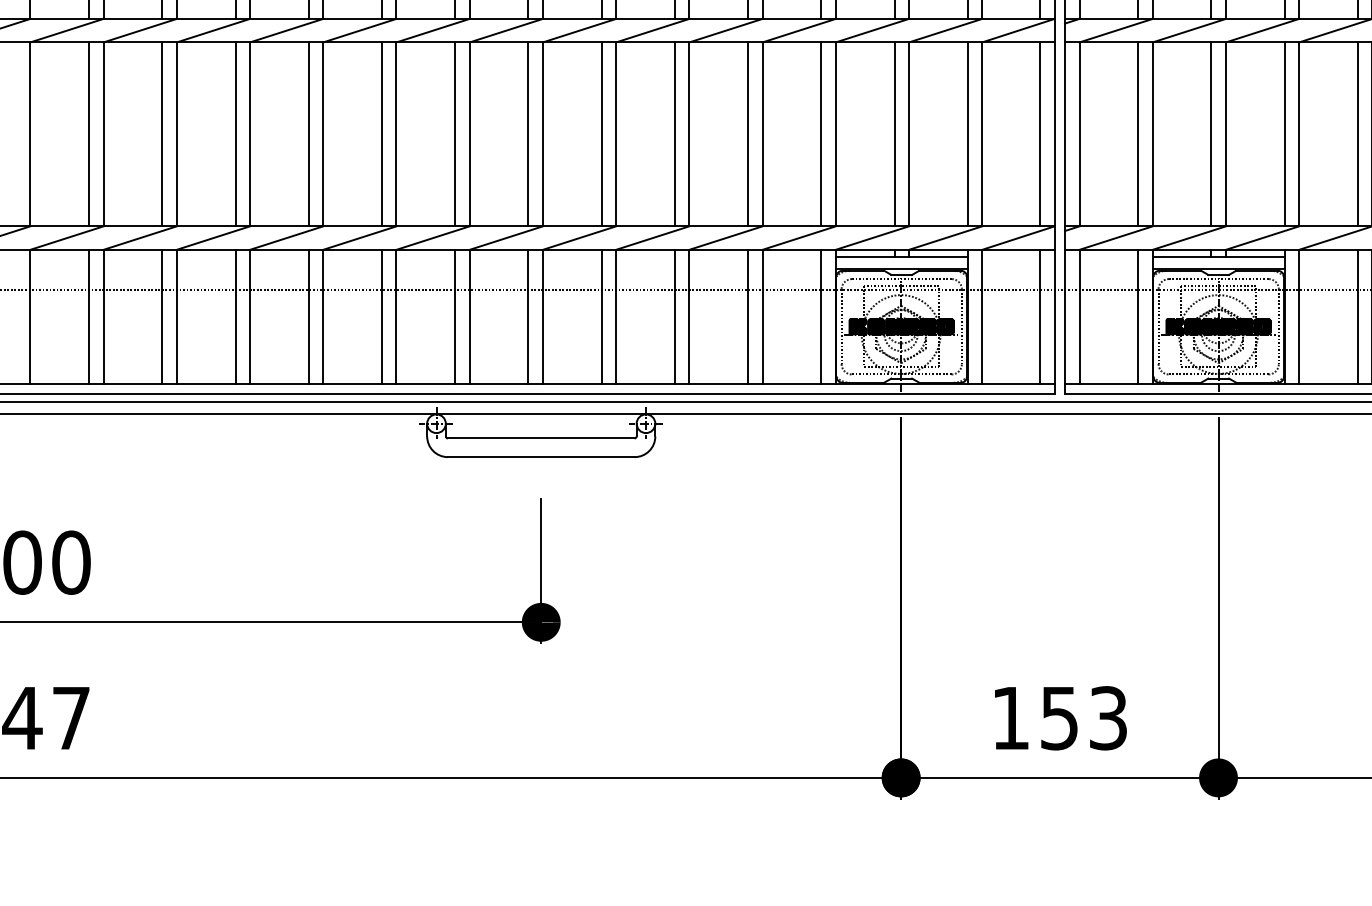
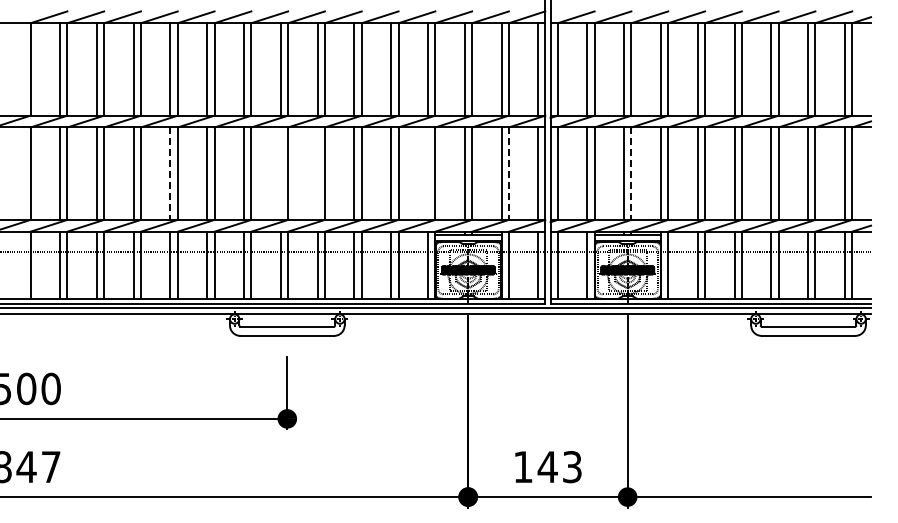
line: (527, 133) -> (280, 173), removed
line: (601, 133) -> (317, 173), removed
line: (822, 133) -> (428, 173), removed
line: (308, 135) -> (170, 174), solid -> dashed
line: (981, 135) -> (508, 174), solid -> dashed
line: (1226, 135) -> (631, 174), solid -> dashed
text: (1058, 719) -> (547, 467), 153 -> 143

